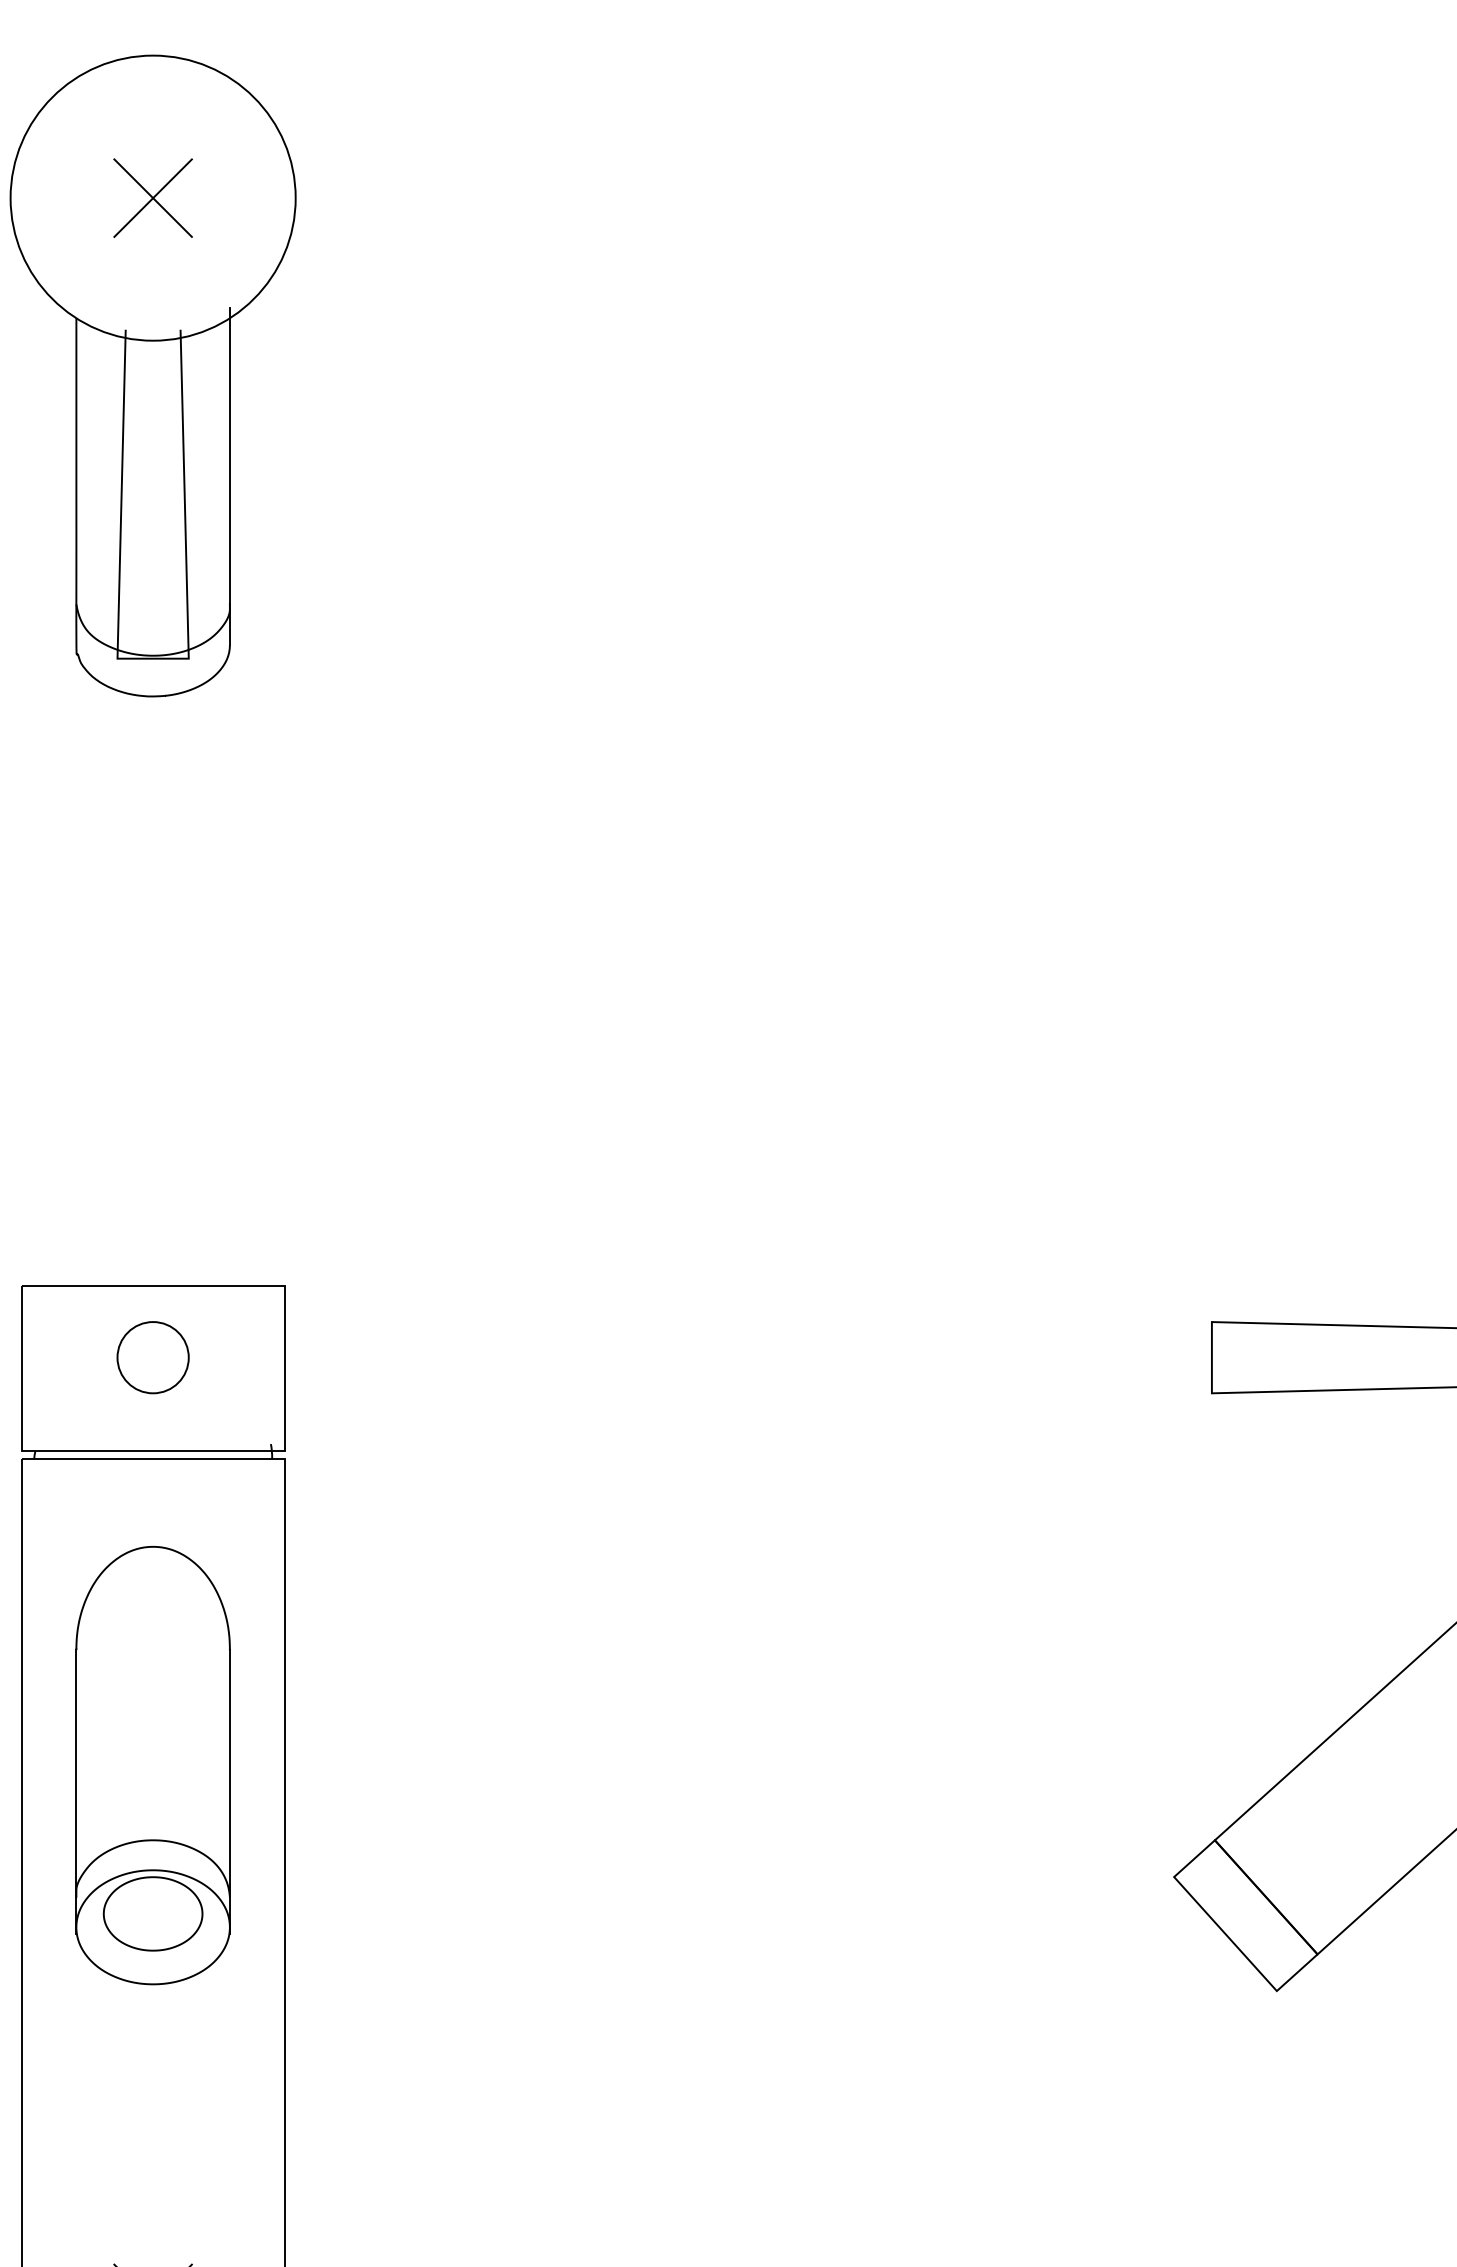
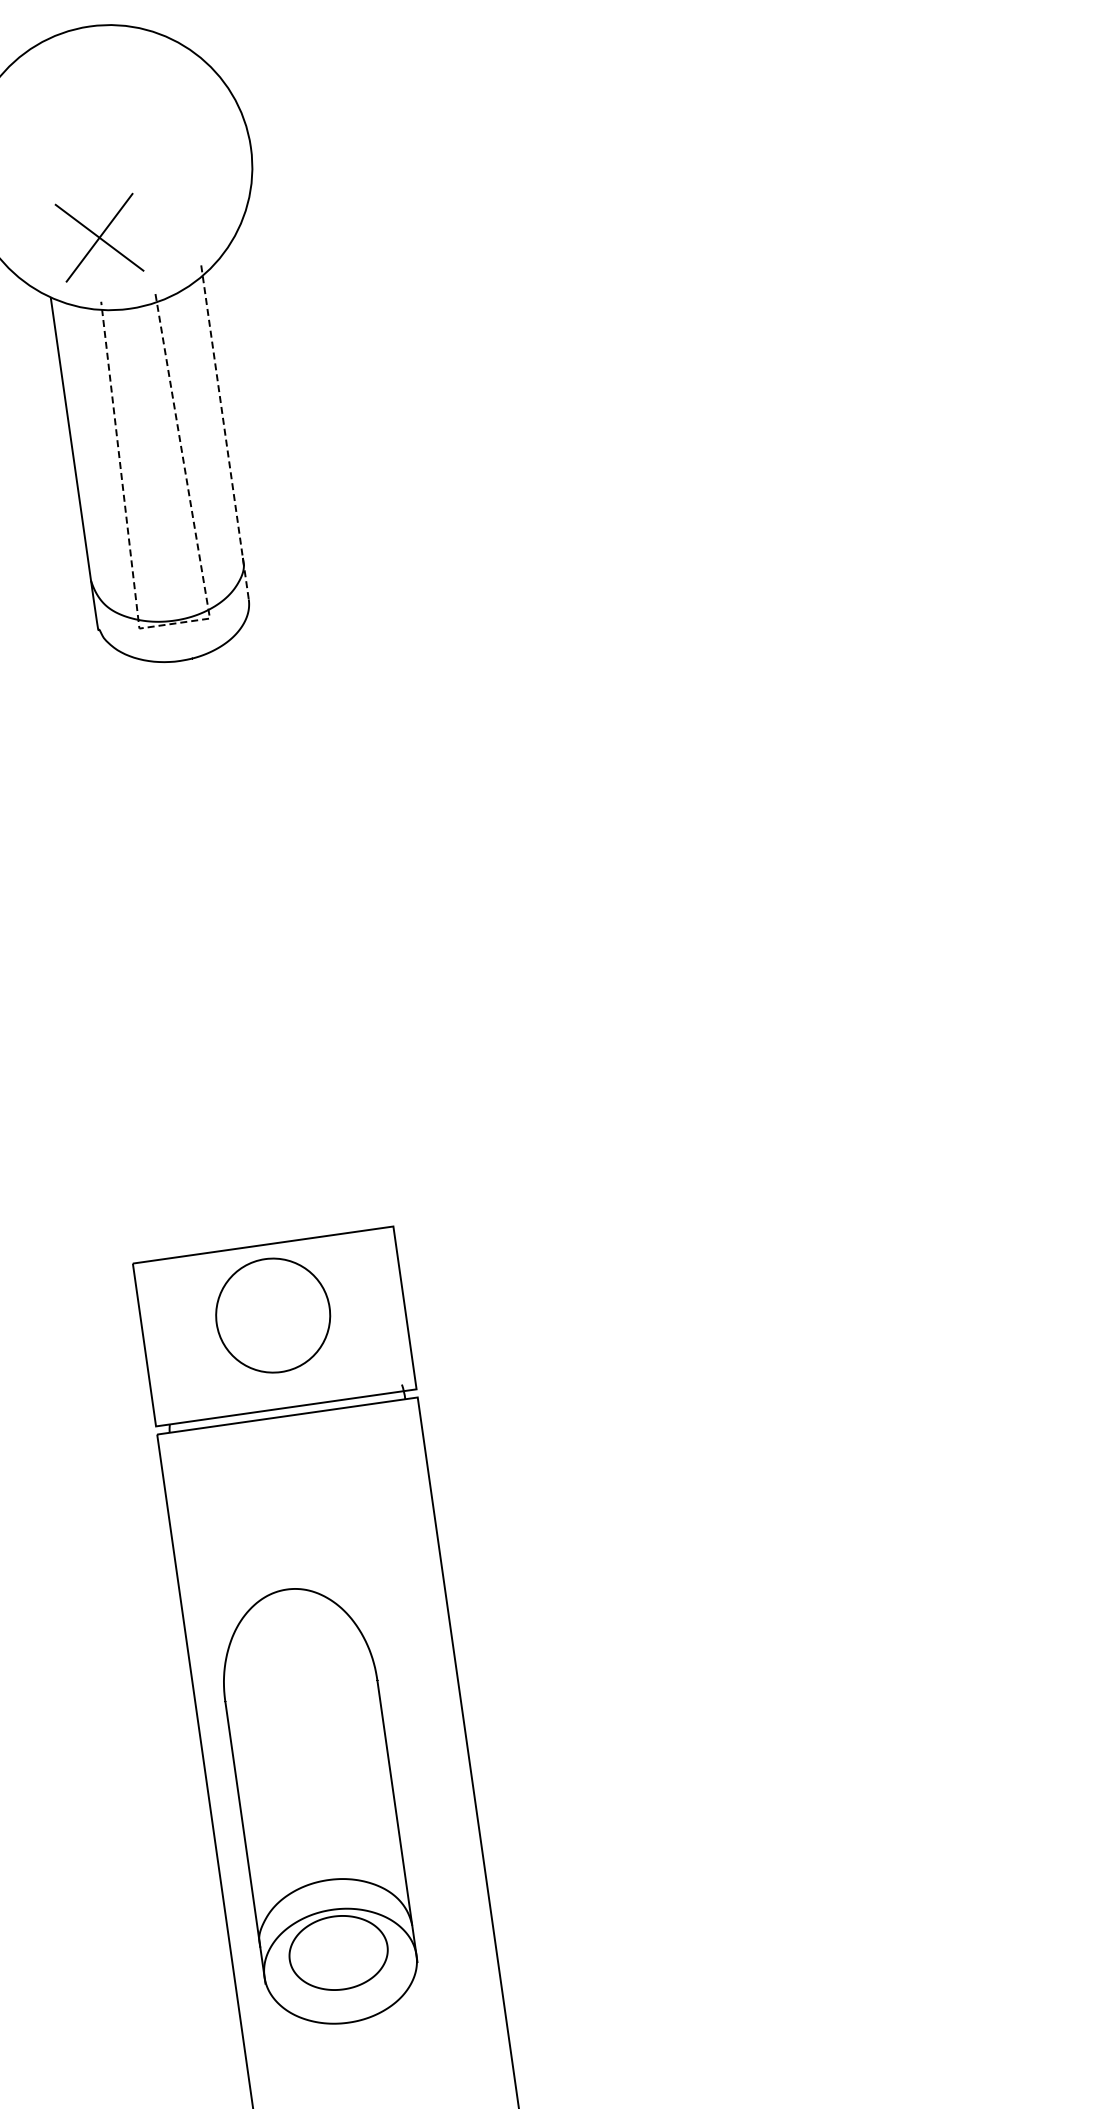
part: (152, 197) -> (98, 237), moved
line: (229, 476) -> (224, 432), solid -> dashed
line: (153, 658) -> (175, 623), solid -> dashed
circle: (152, 1357) -> (272, 1315), size x1.6
part: (152, 1765) -> (317, 1806), moved

